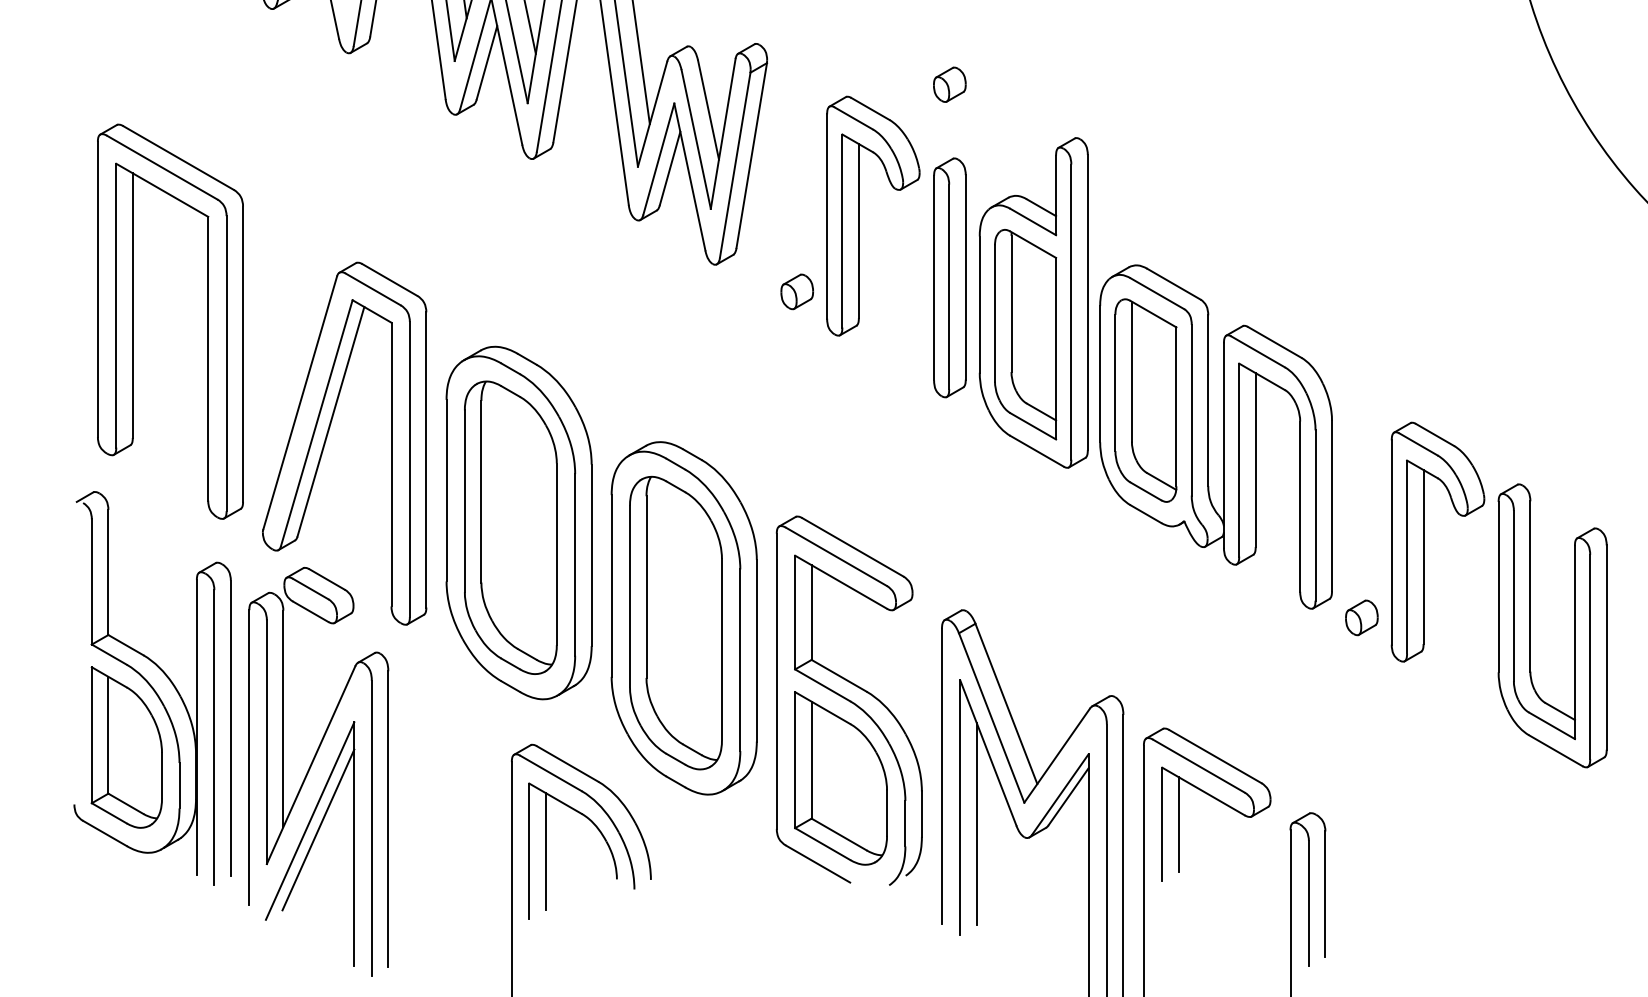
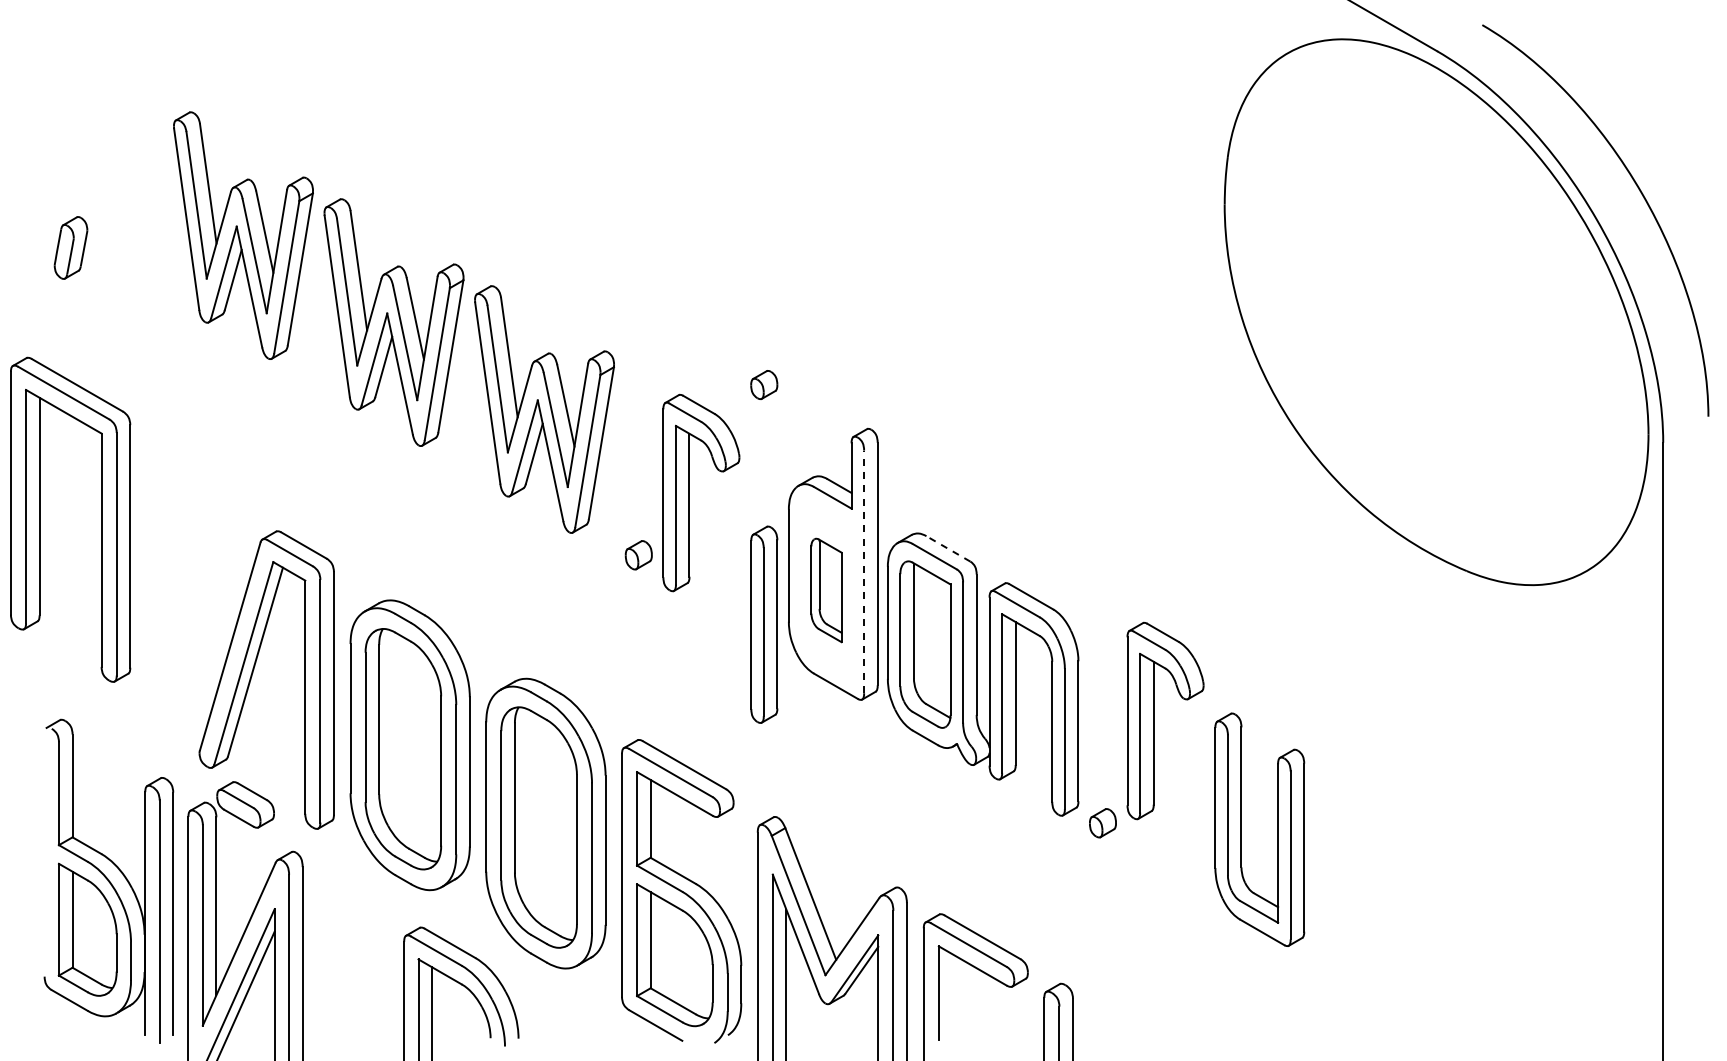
part: (950, 277) -> (764, 624), moved
line: (1173, 283) -> (948, 548), solid -> dashed
line: (1071, 311) -> (864, 571), solid -> dashed
part: (133, 321) -> (40, 519), moved
part: (1025, 334) -> (826, 590), size x0.6
part: (1424, 541) -> (1154, 720), moved
line: (1178, 824) -> (952, 993), removed

